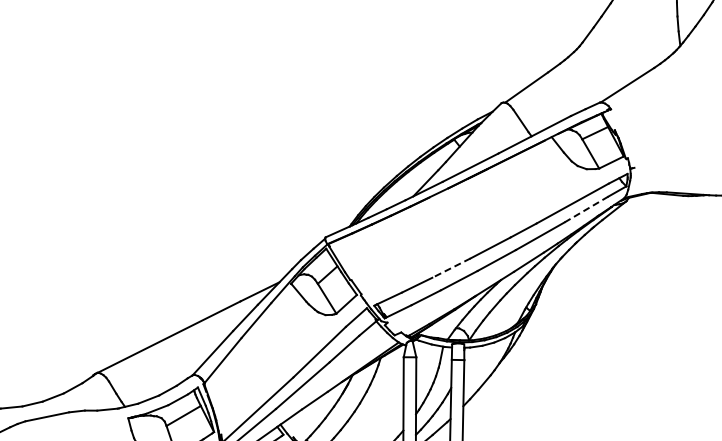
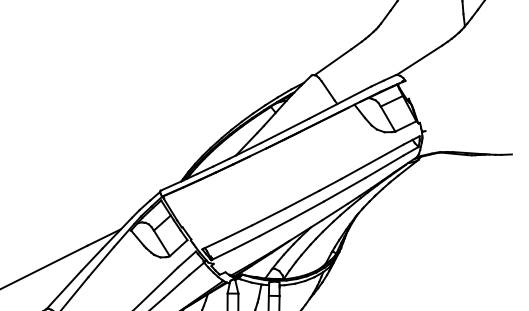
line: (586, 209) -> (384, 166), dashed -> solid
line: (451, 268) -> (268, 217), dashed -> solid

